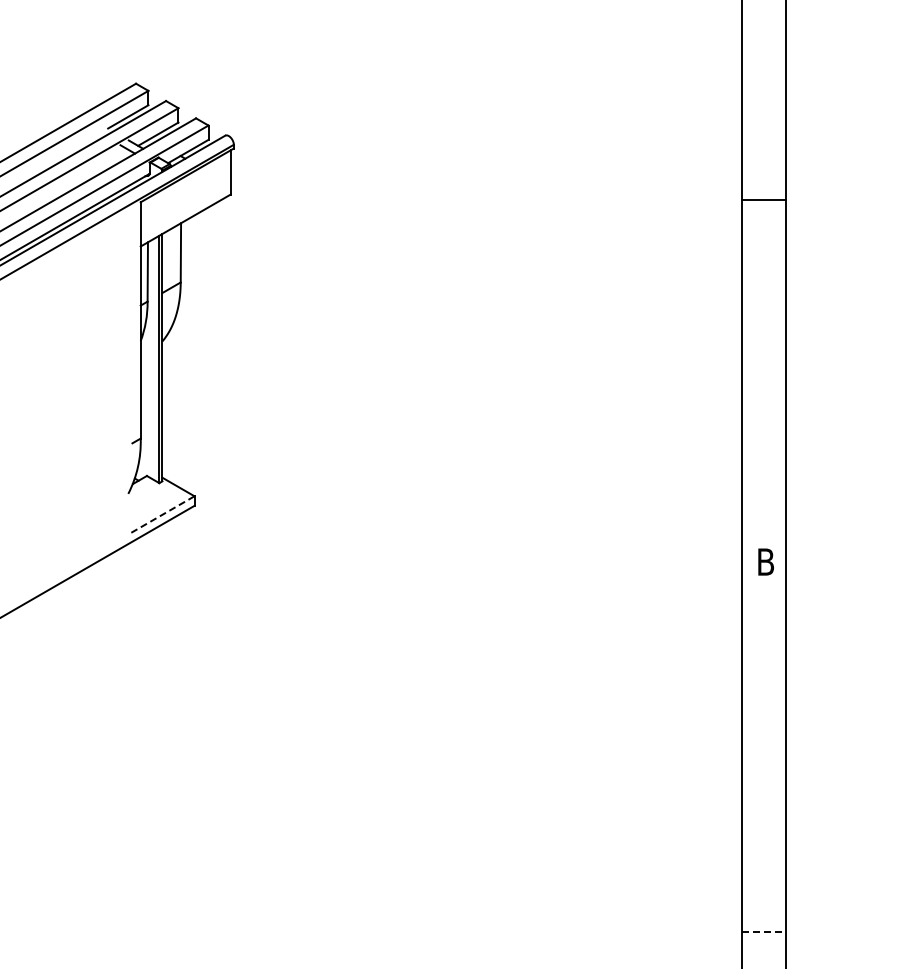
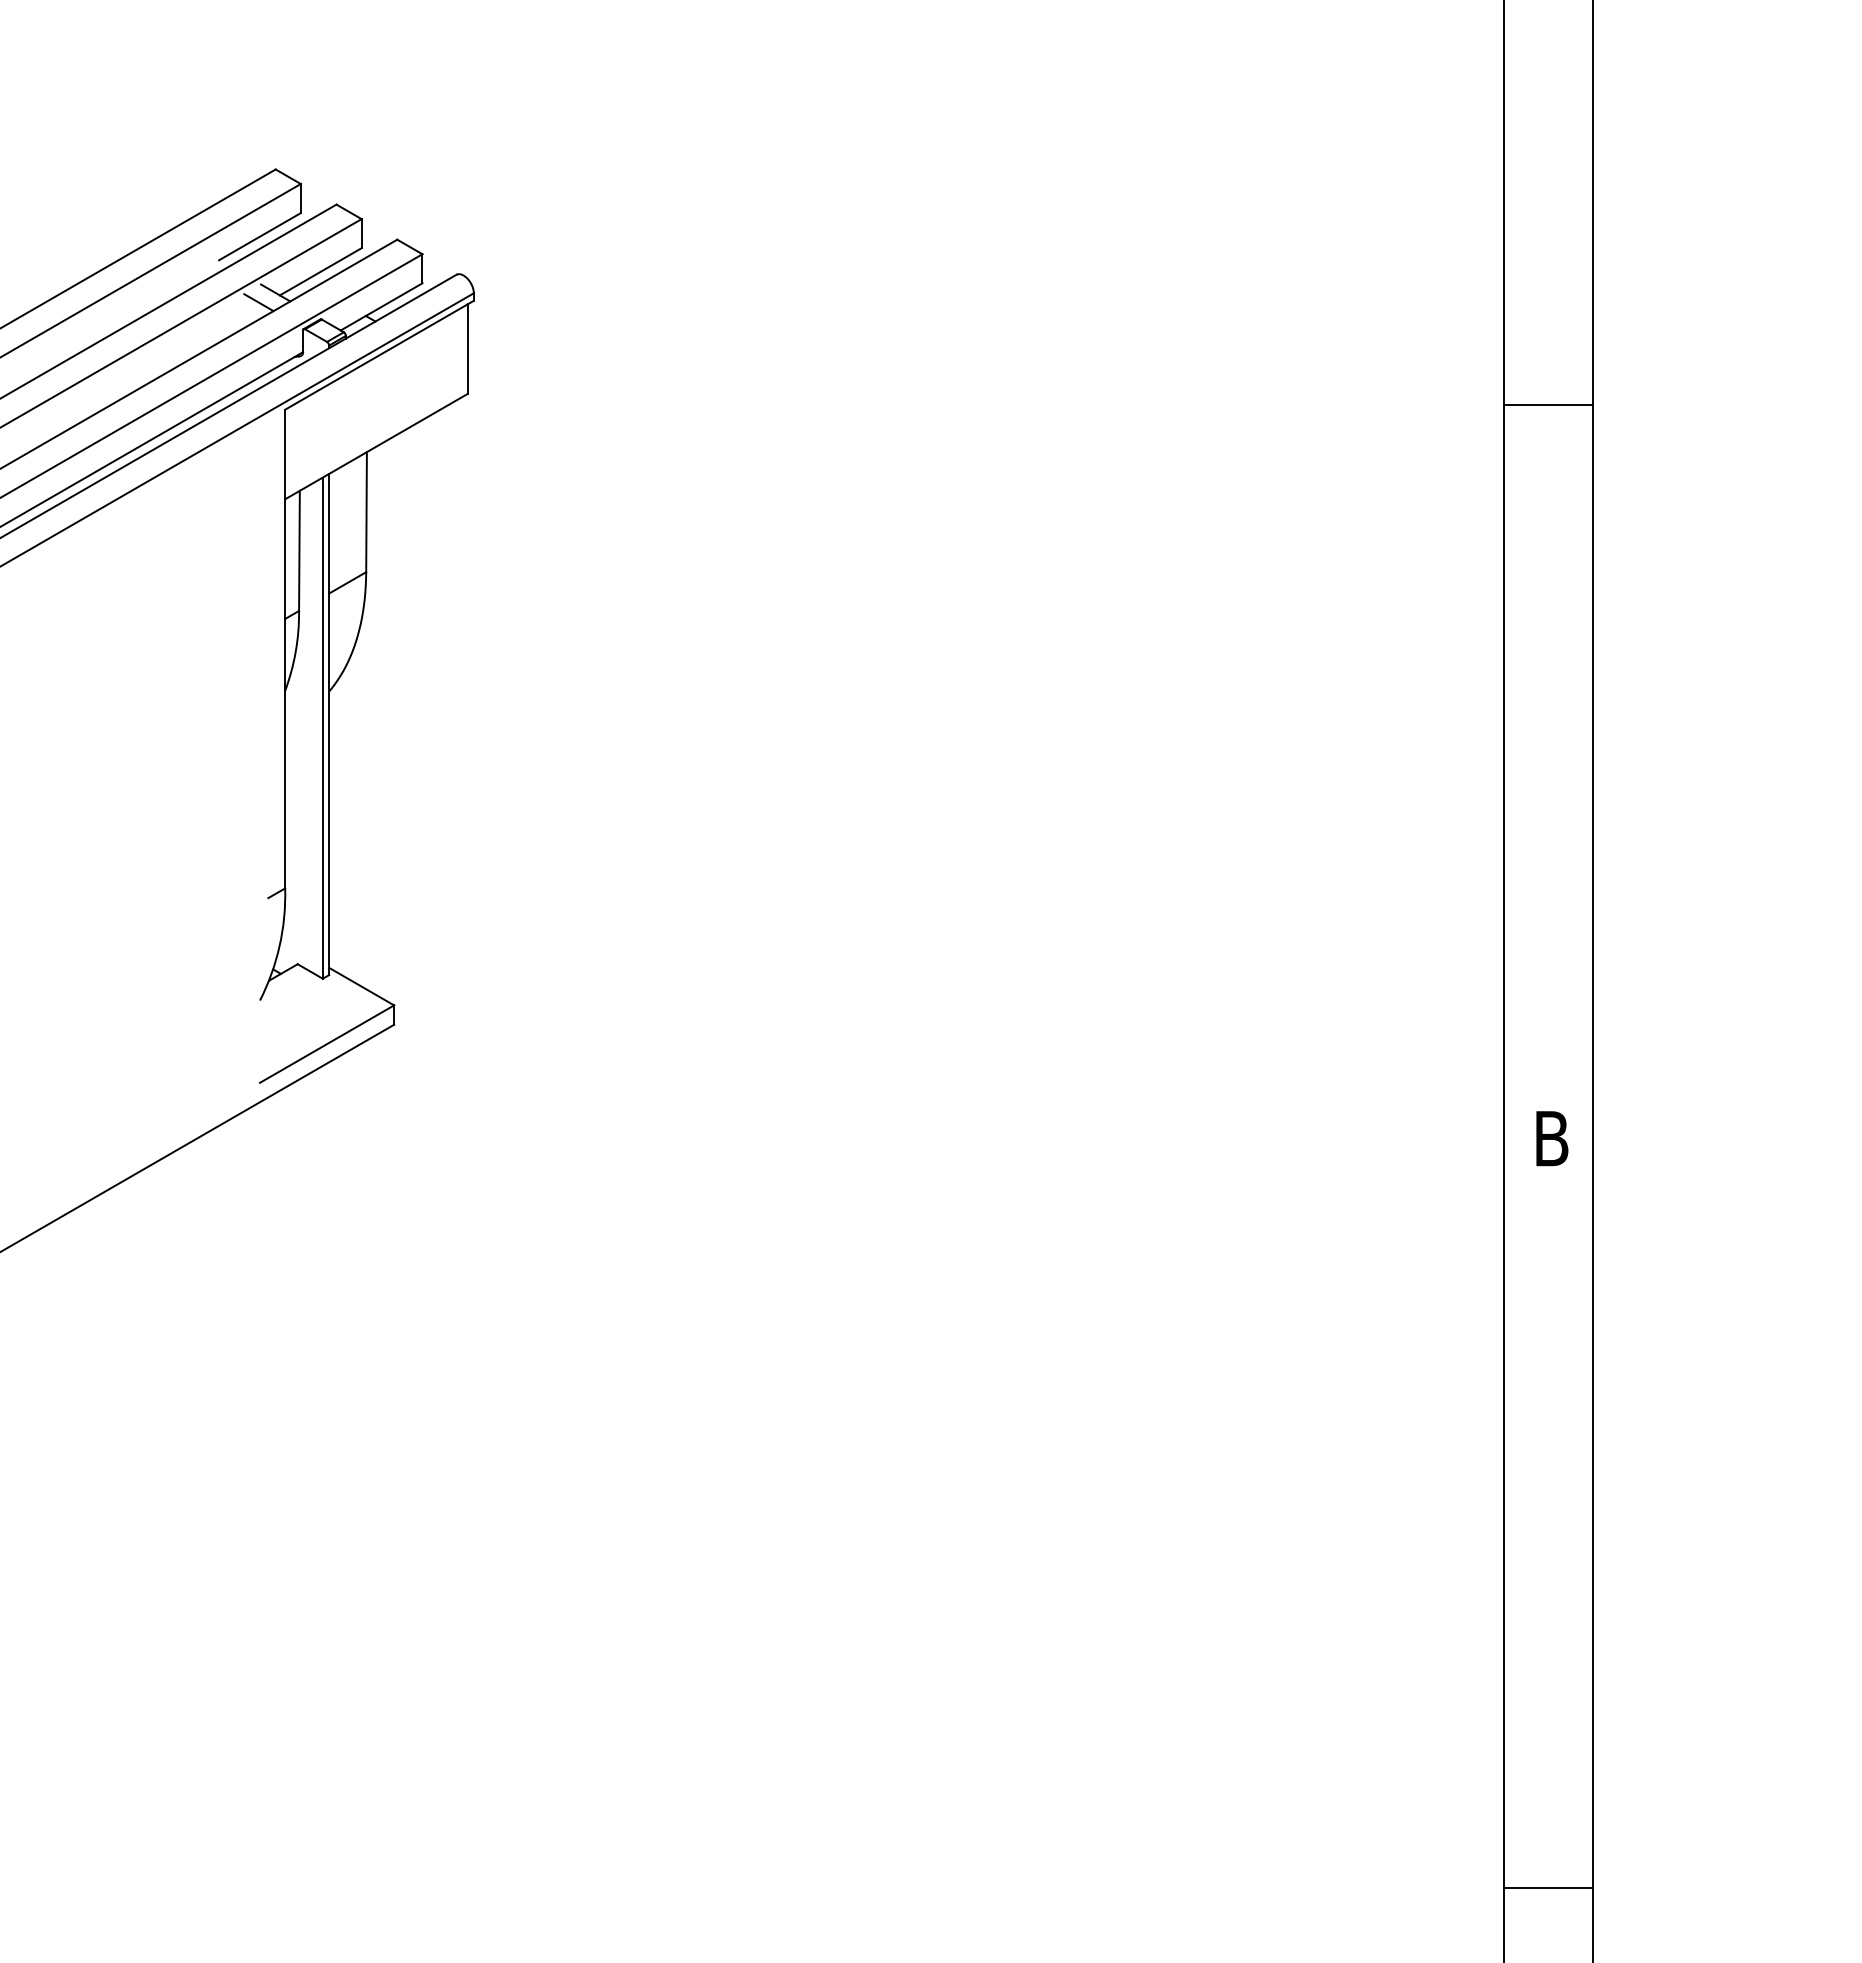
line: (160, 515) -> (325, 1044), dashed -> solid
line: (764, 931) -> (1548, 1887), dashed -> solid

